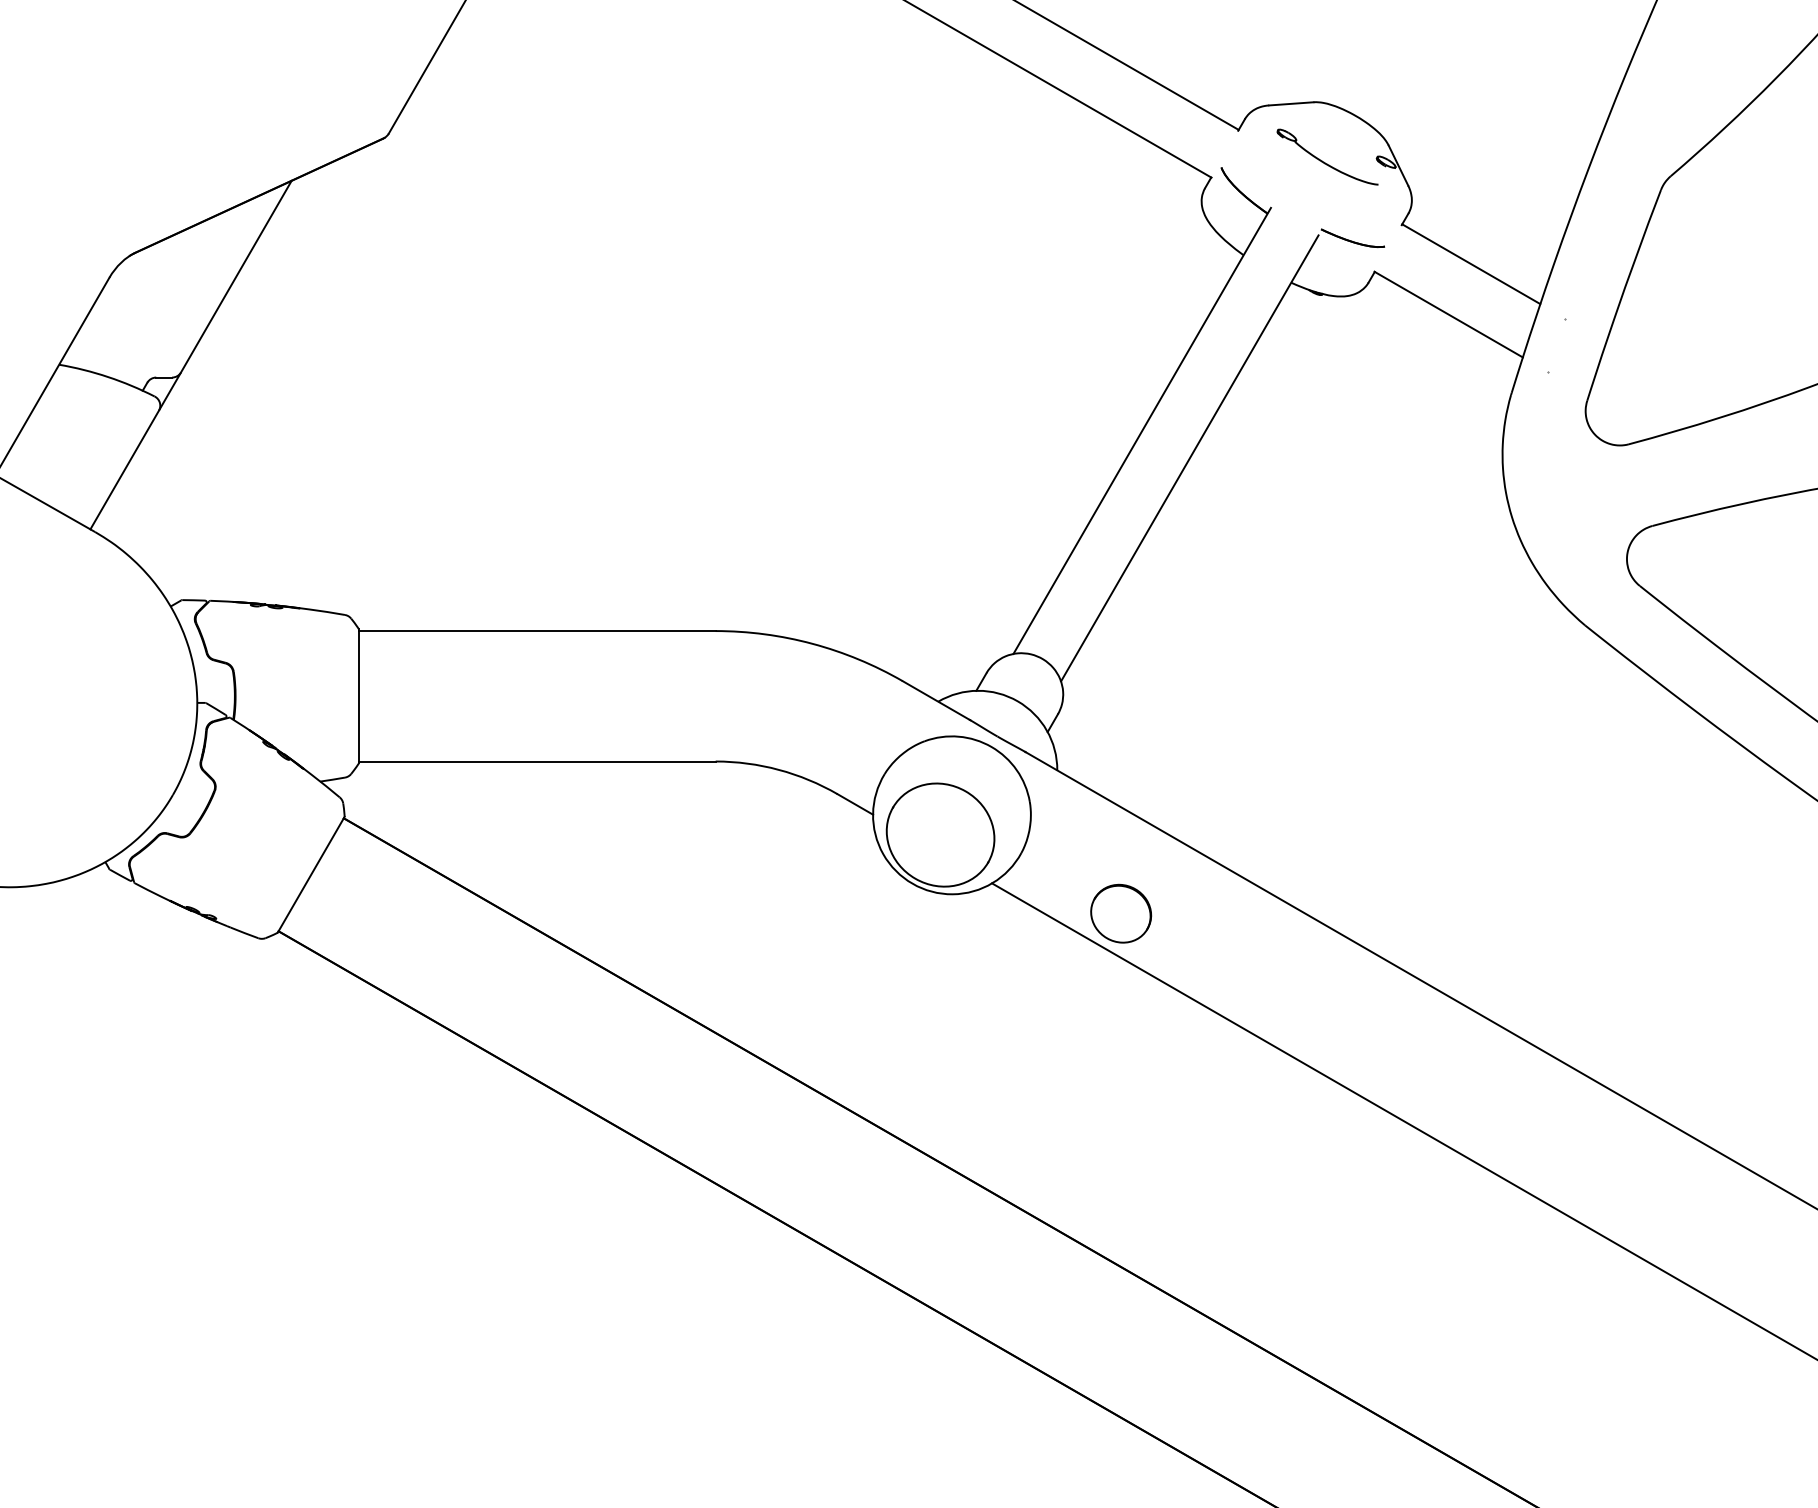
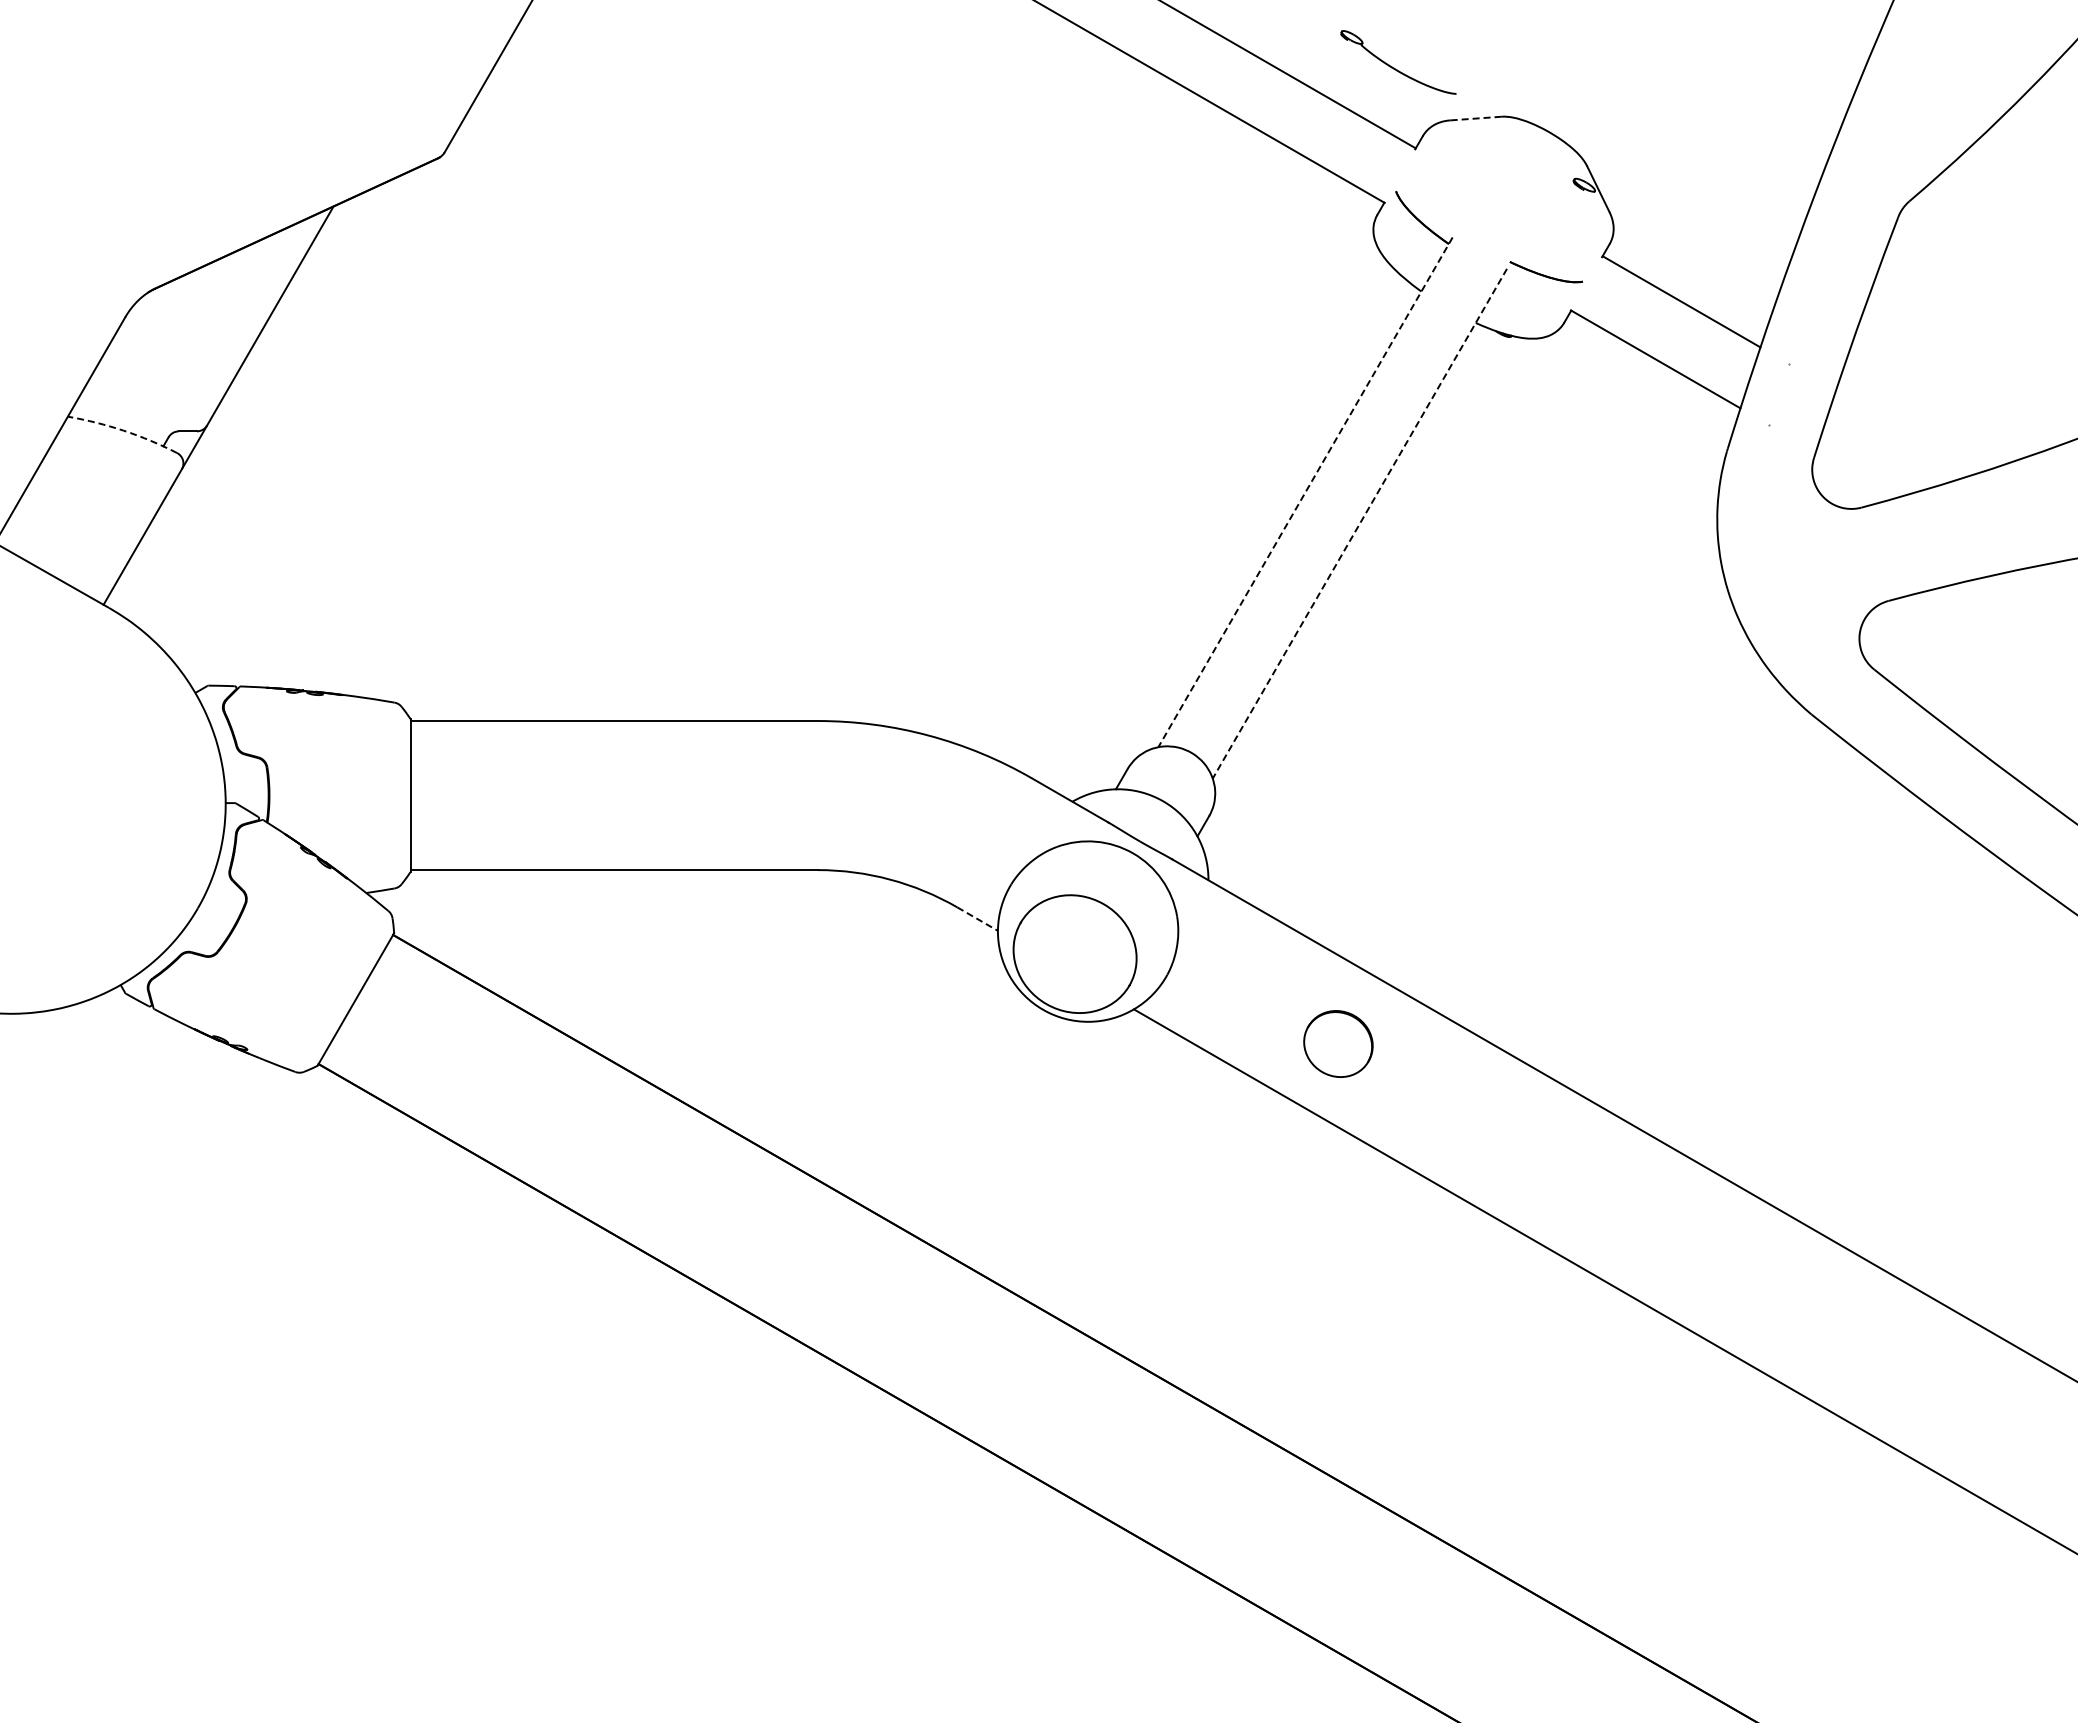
line: (1291, 103) -> (1476, 118), solid -> dashed
part: (1324, 161) -> (1394, 67), moved
arc: (107, 376) -> (123, 430), solid -> dashed
line: (1142, 431) -> (1305, 492), solid -> dashed
line: (1189, 459) -> (1359, 524), solid -> dashed
line: (856, 804) -> (978, 919), solid -> dashed
part: (1121, 913) -> (1338, 1043), moved

